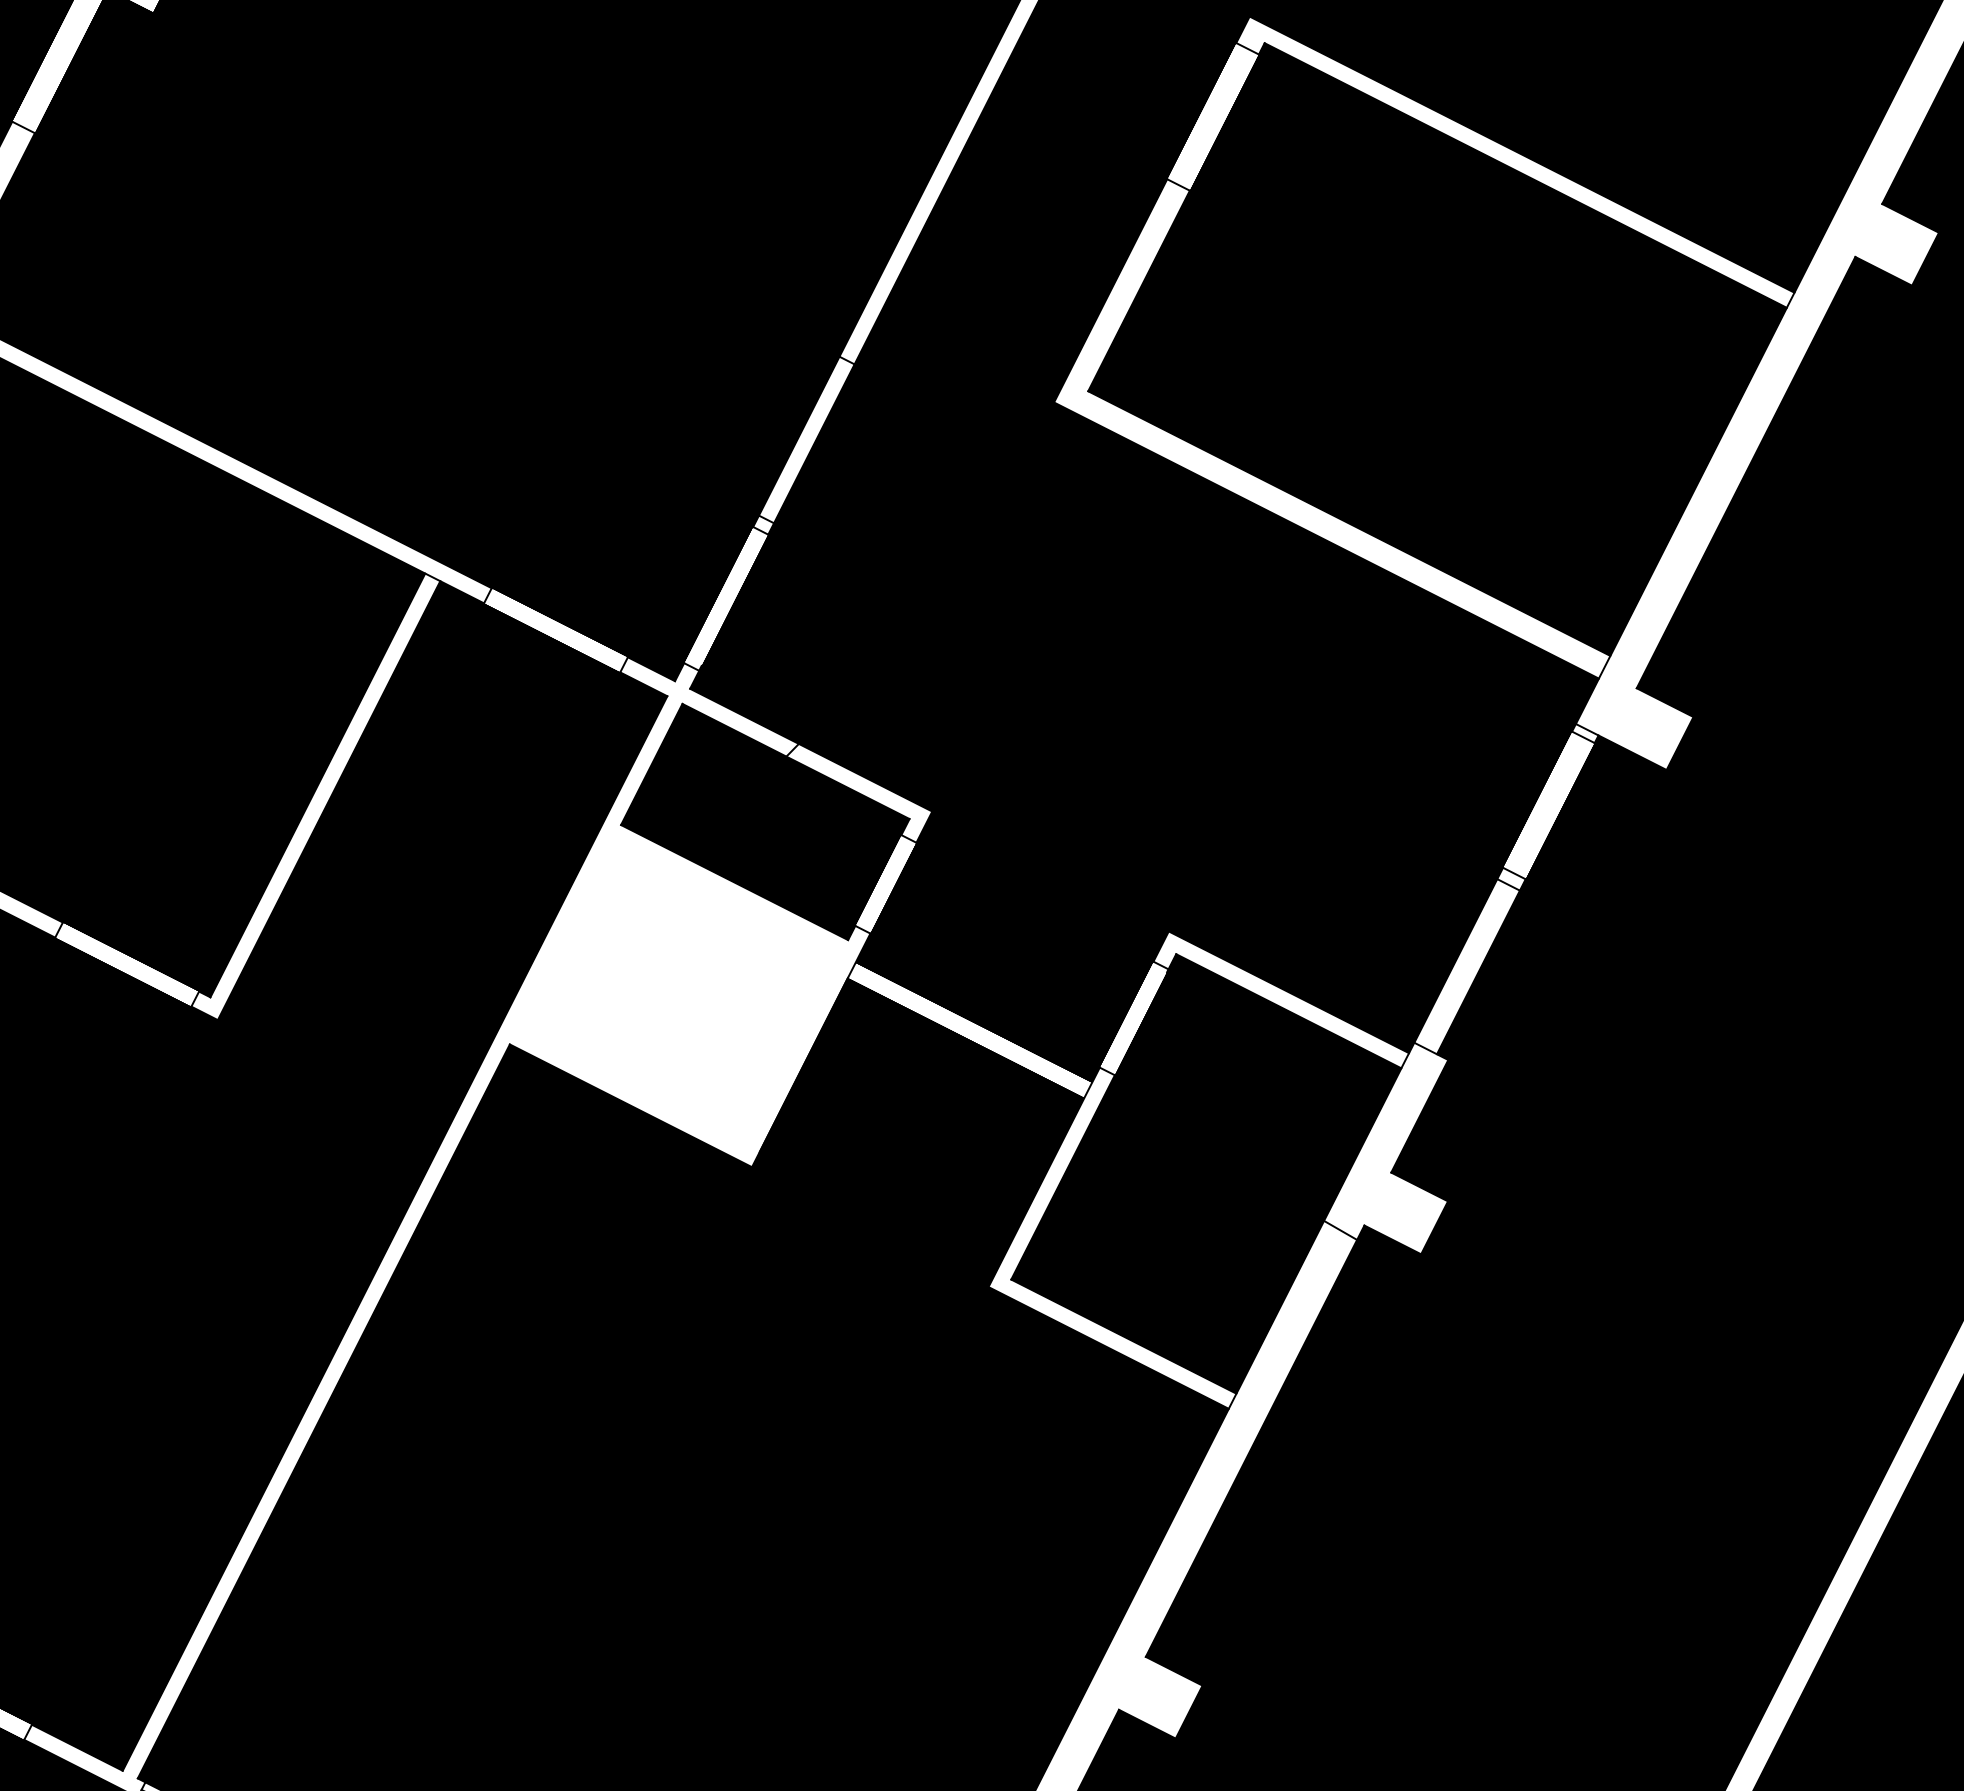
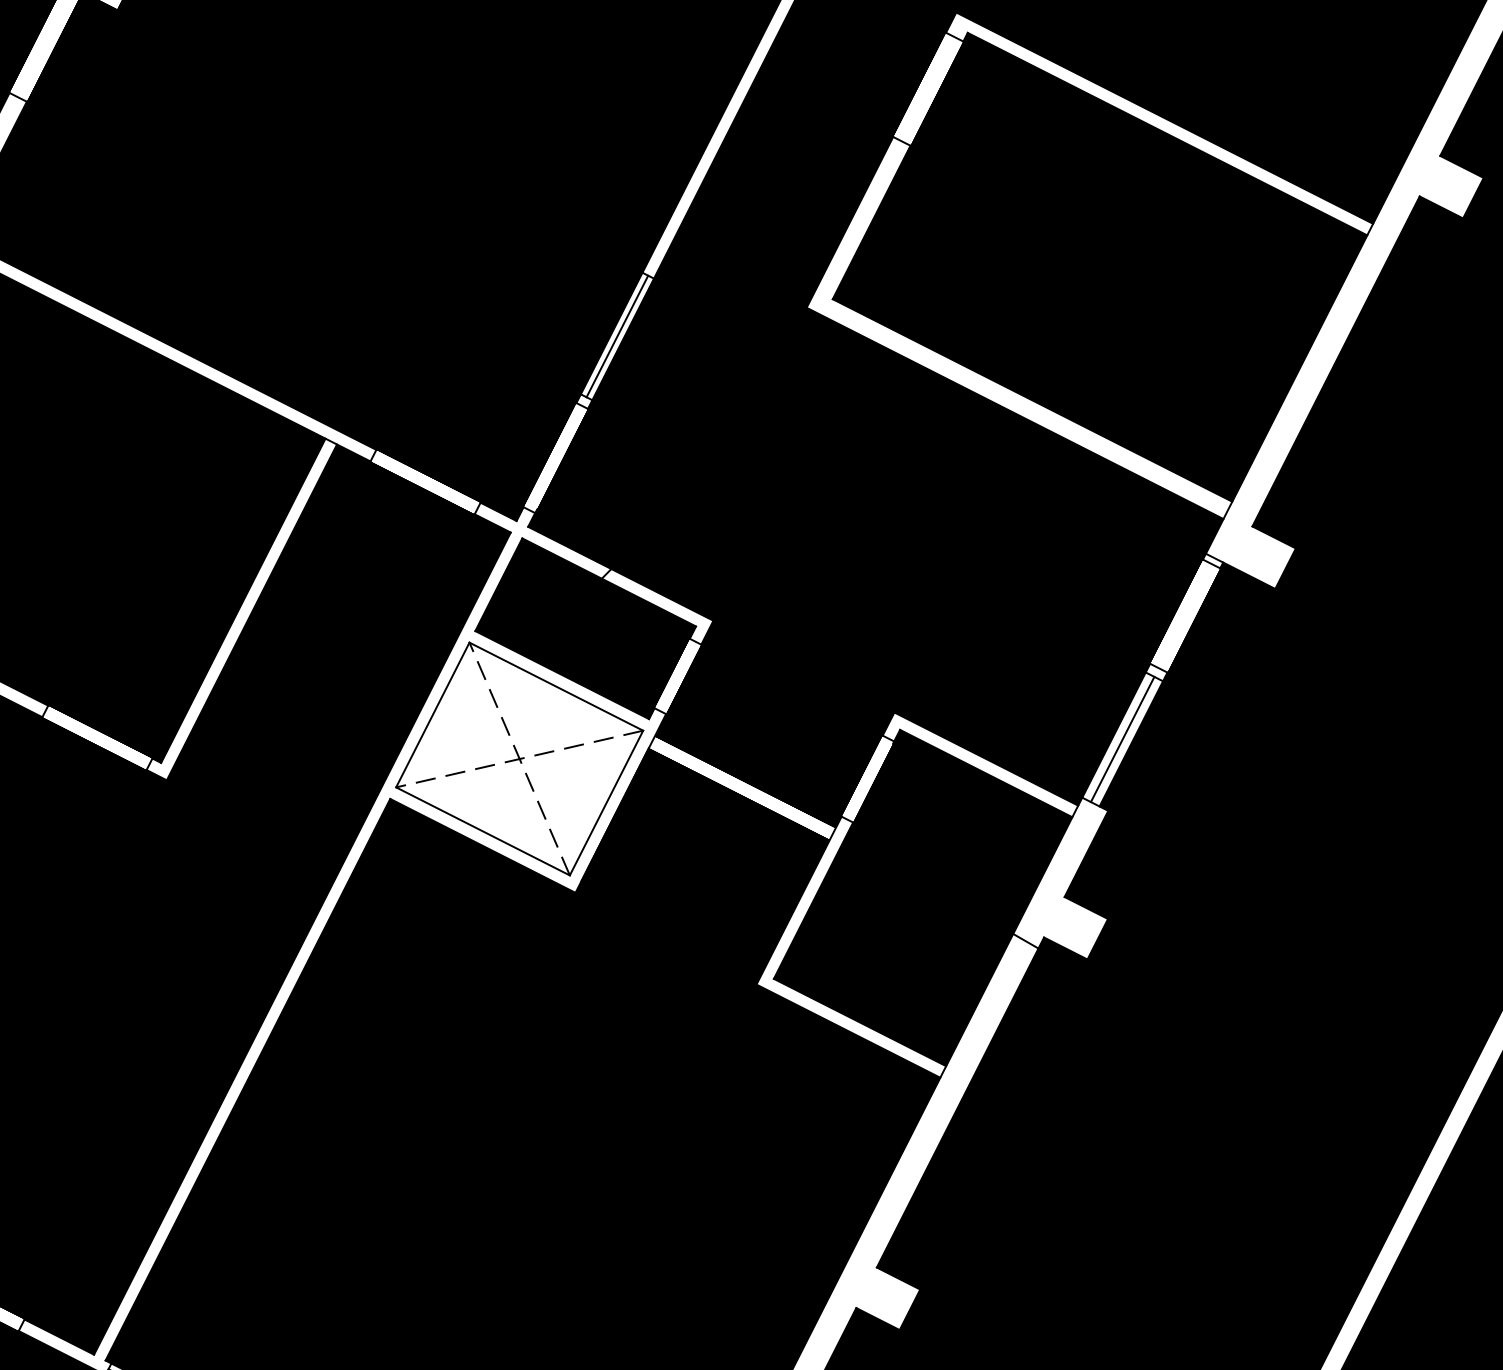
line: (806, 440) -> (617, 336), added
line: (1466, 966) -> (1122, 739), added
part: (678, 991) -> (519, 758), added

